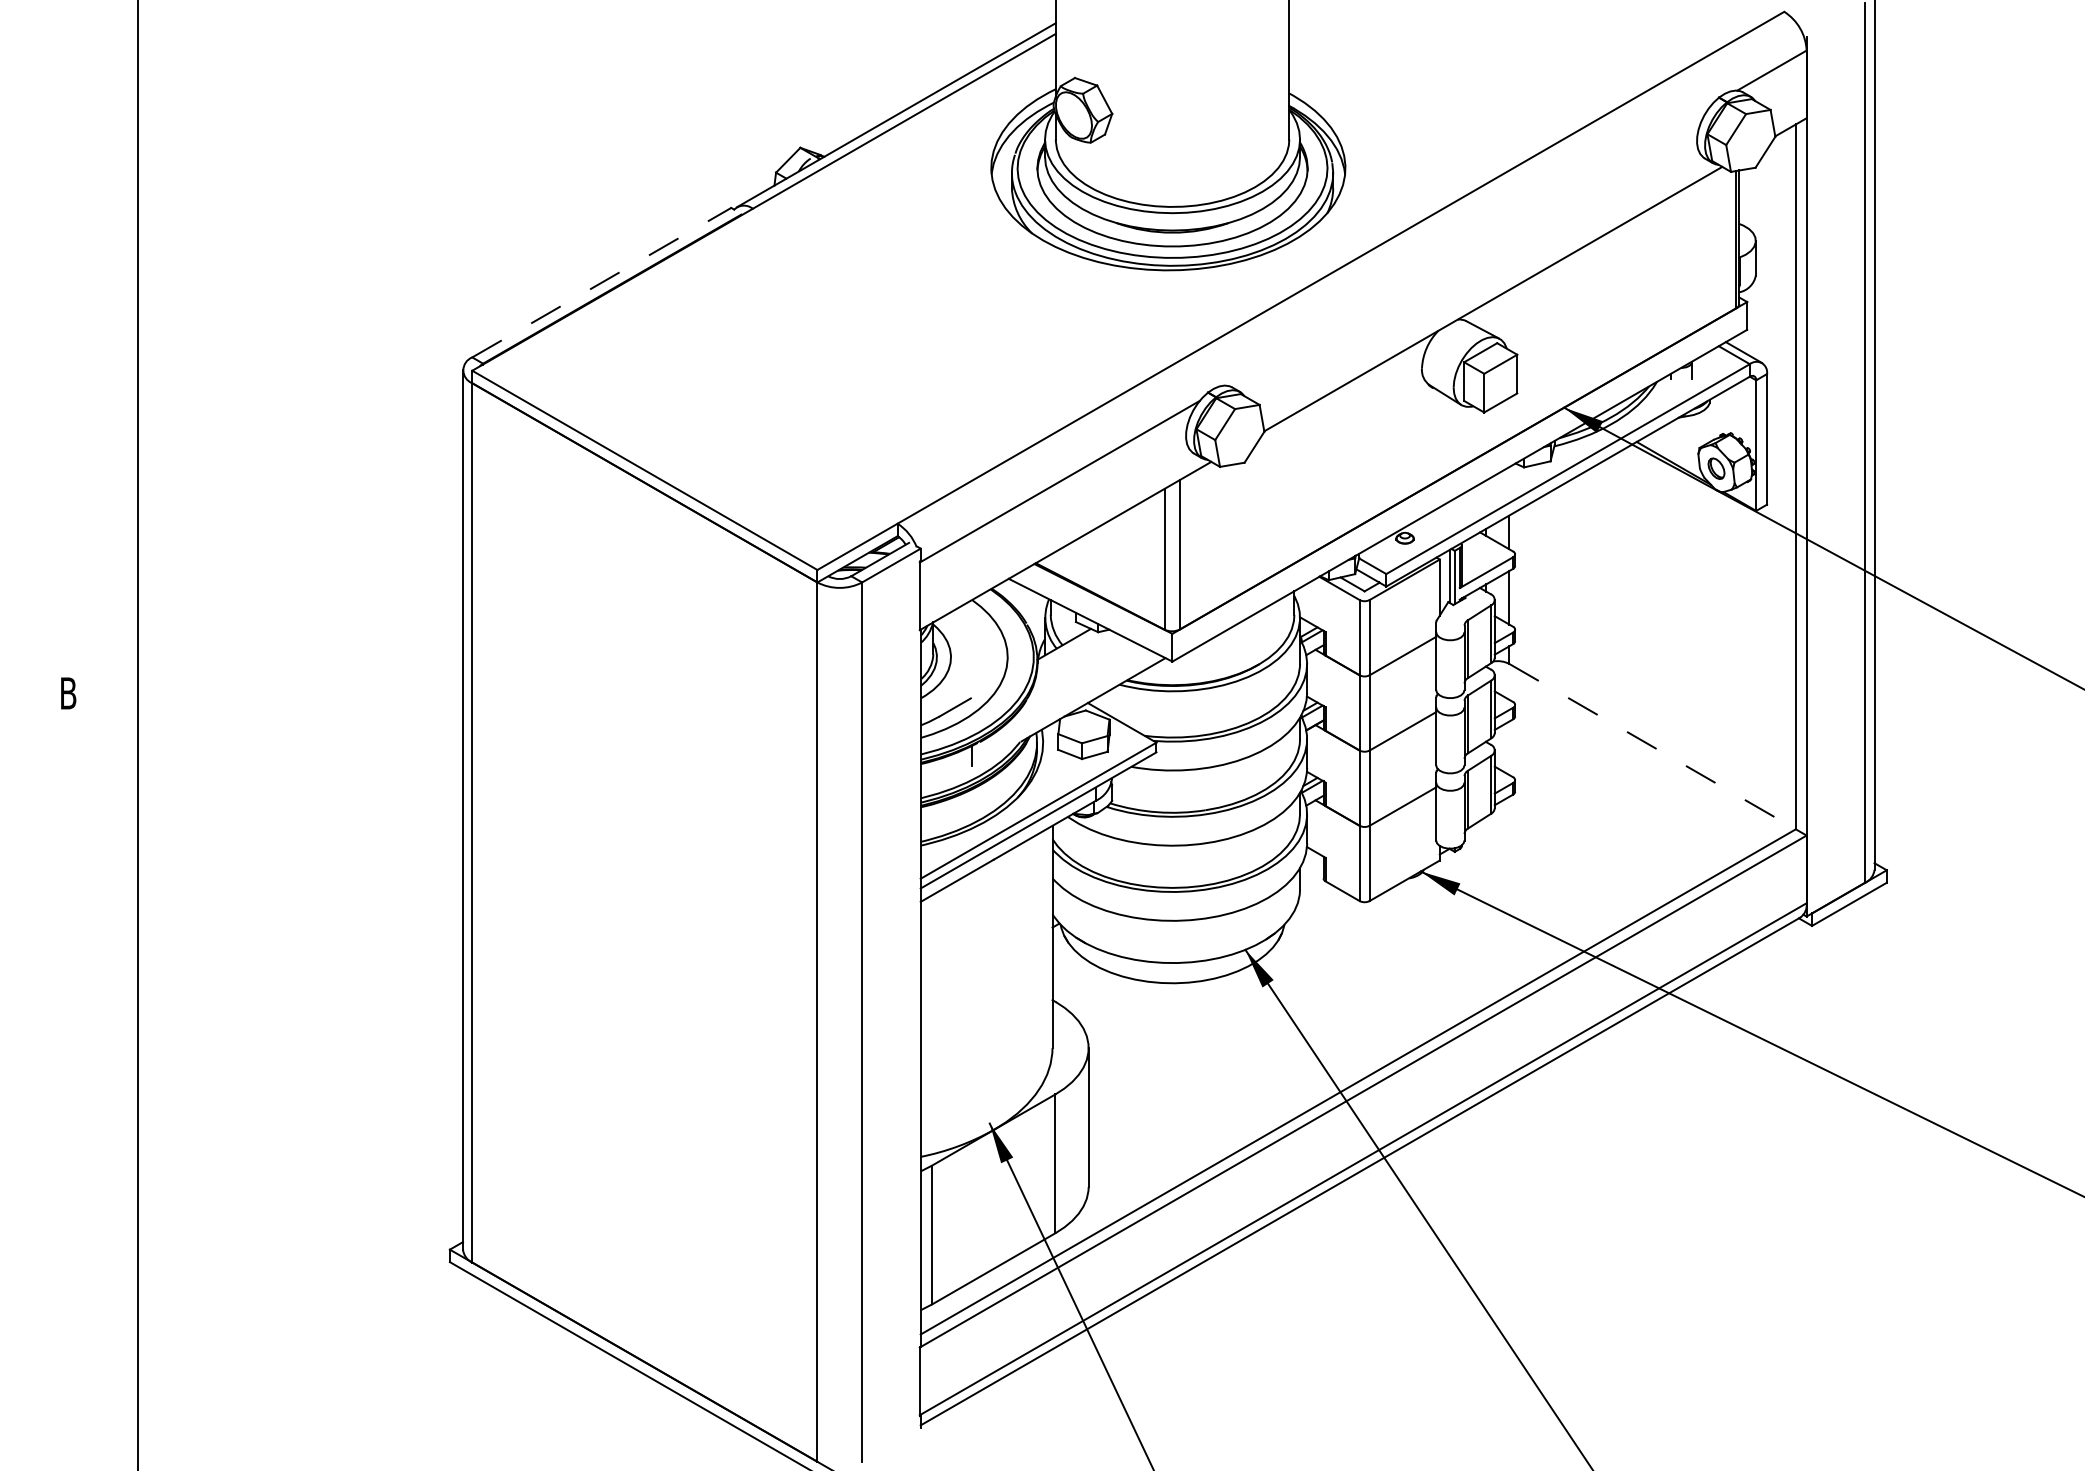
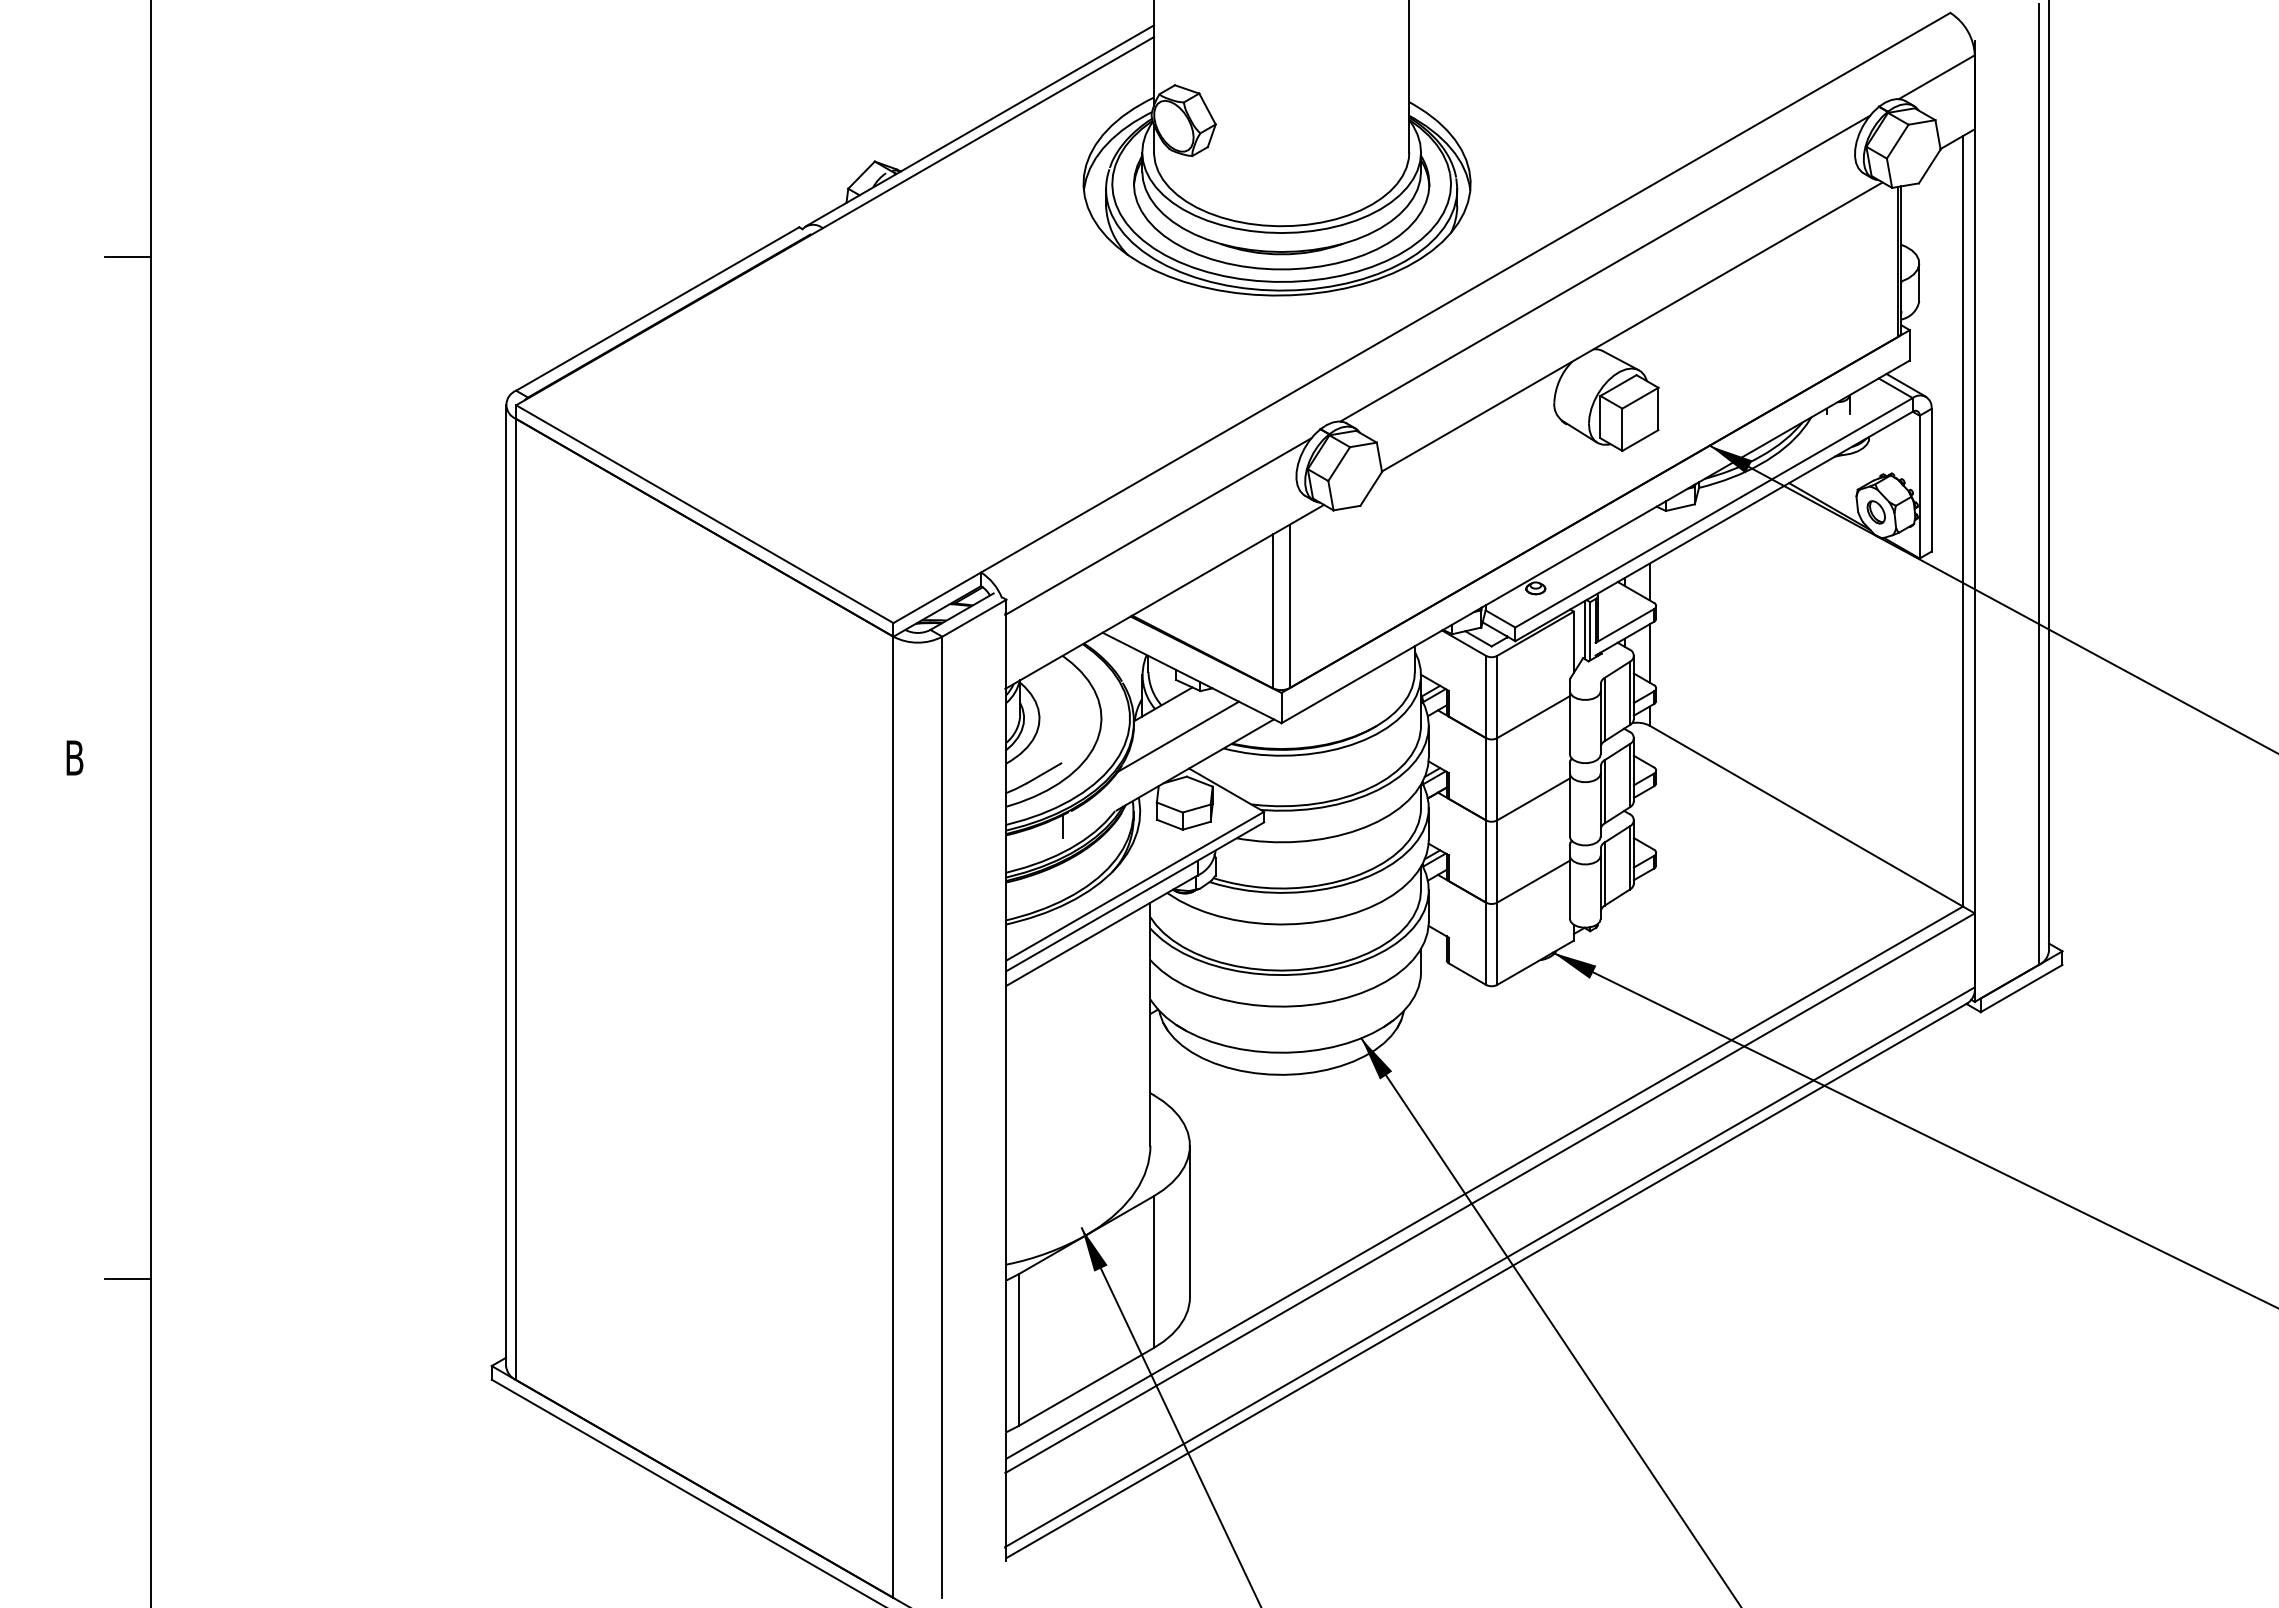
line: (116, 235) -> (127, 257), added
line: (1467, 245) -> (1604, 268), added
line: (602, 282) -> (658, 308), dashed -> solid
line: (1077, 673) -> (1177, 736), added
line: (1652, 746) -> (1806, 816), dashed -> solid
line: (116, 1170) -> (127, 1279), added

